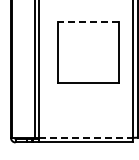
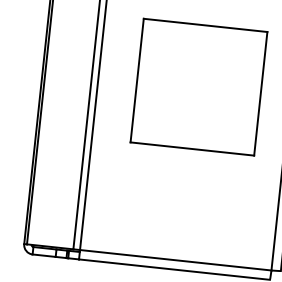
line: (88, 21) -> (206, 25), dashed -> solid
line: (86, 137) -> (177, 259), dashed -> solid

